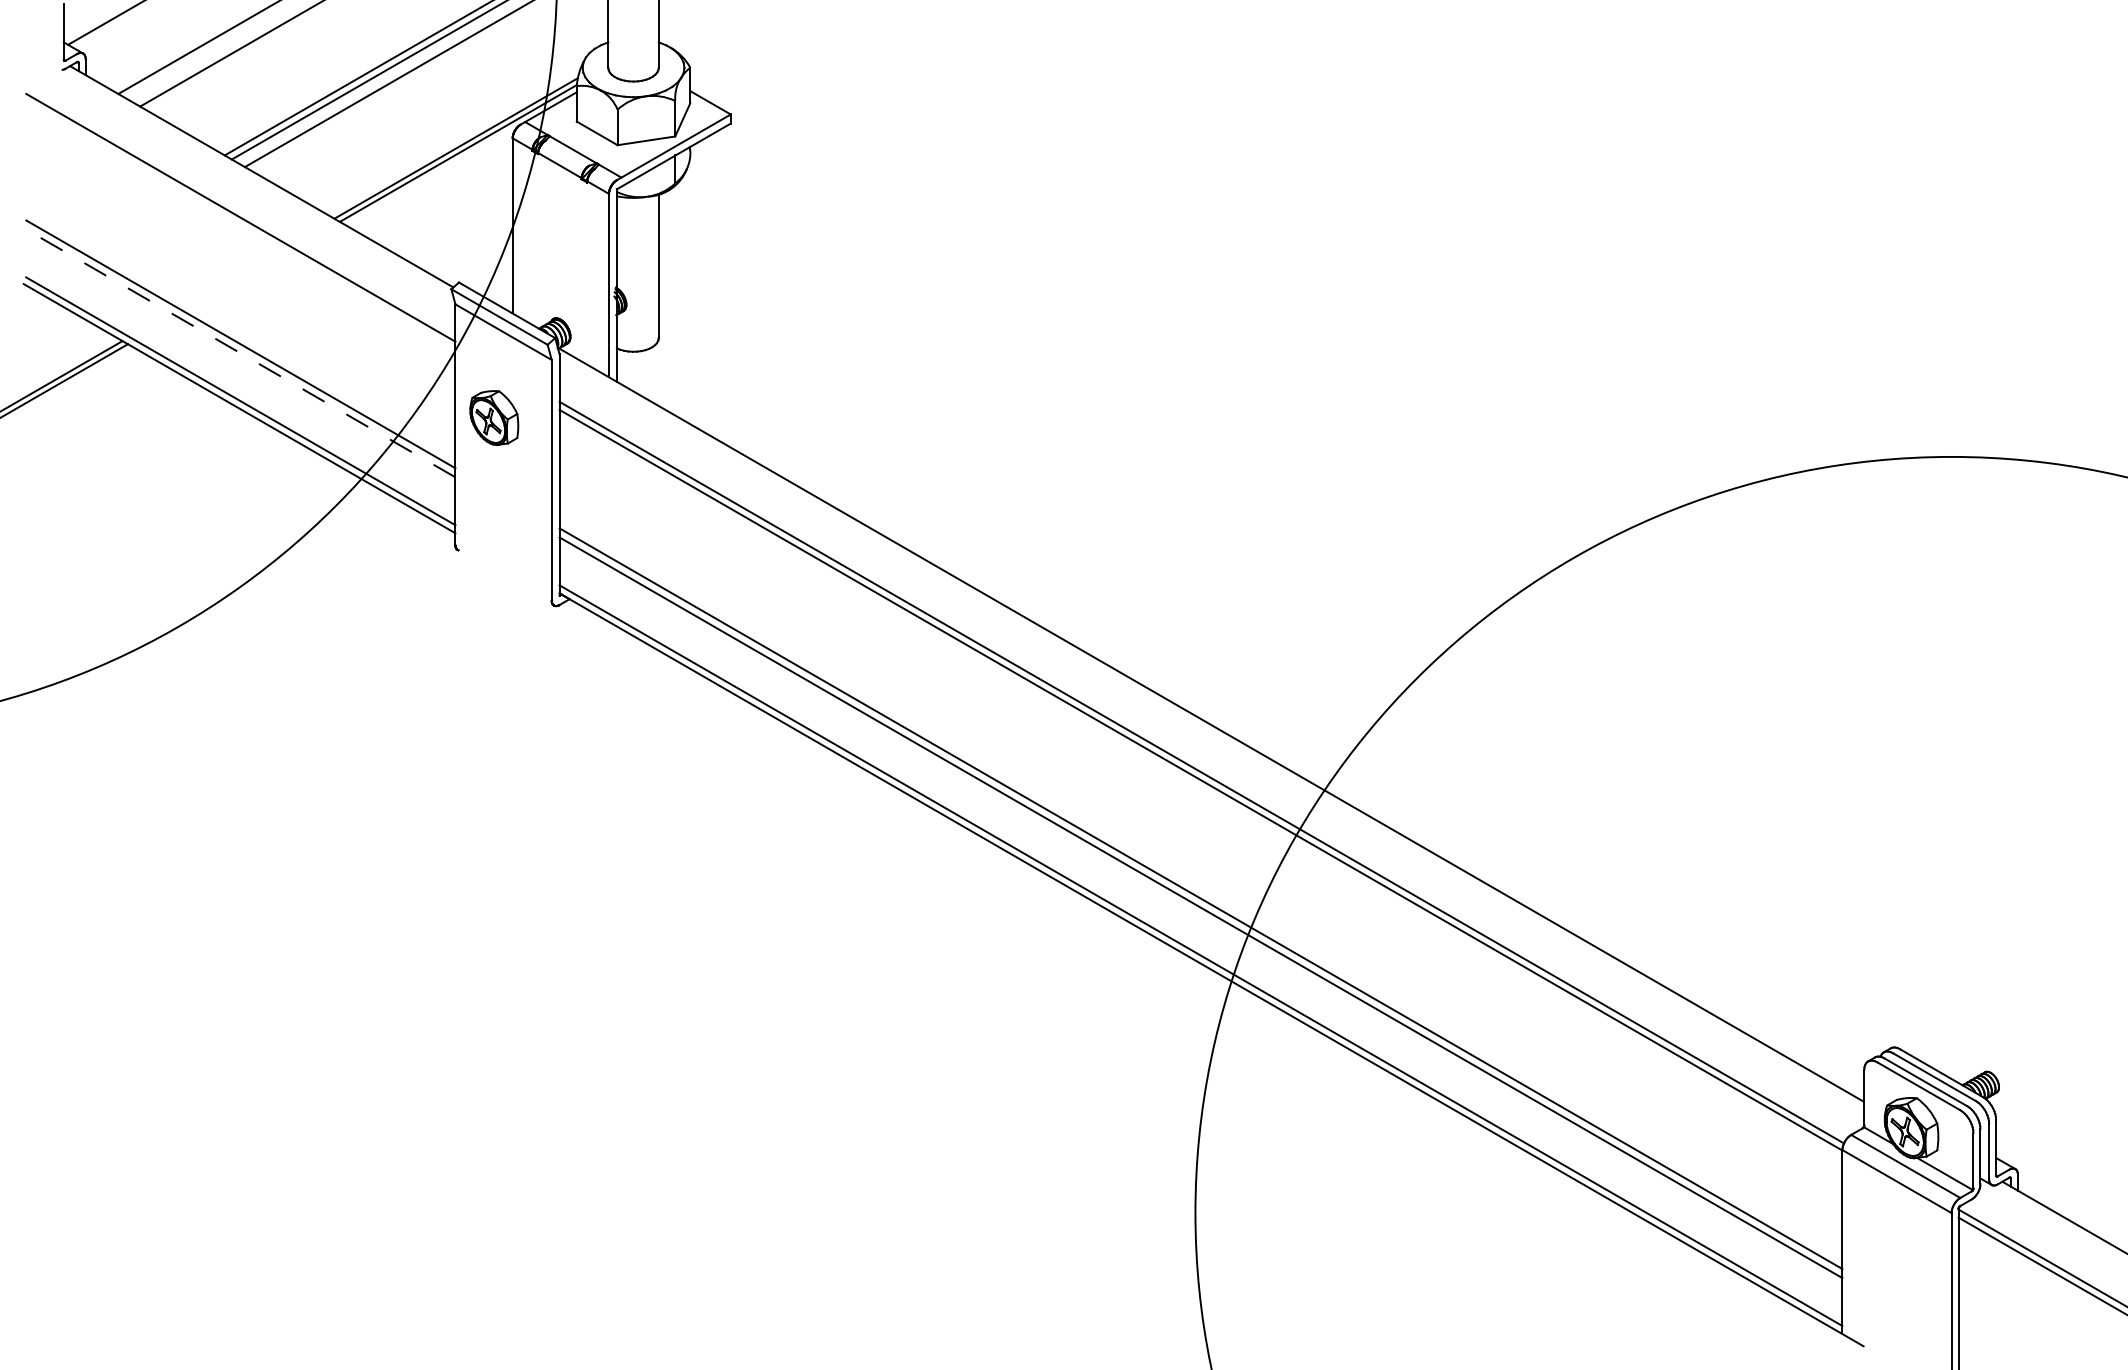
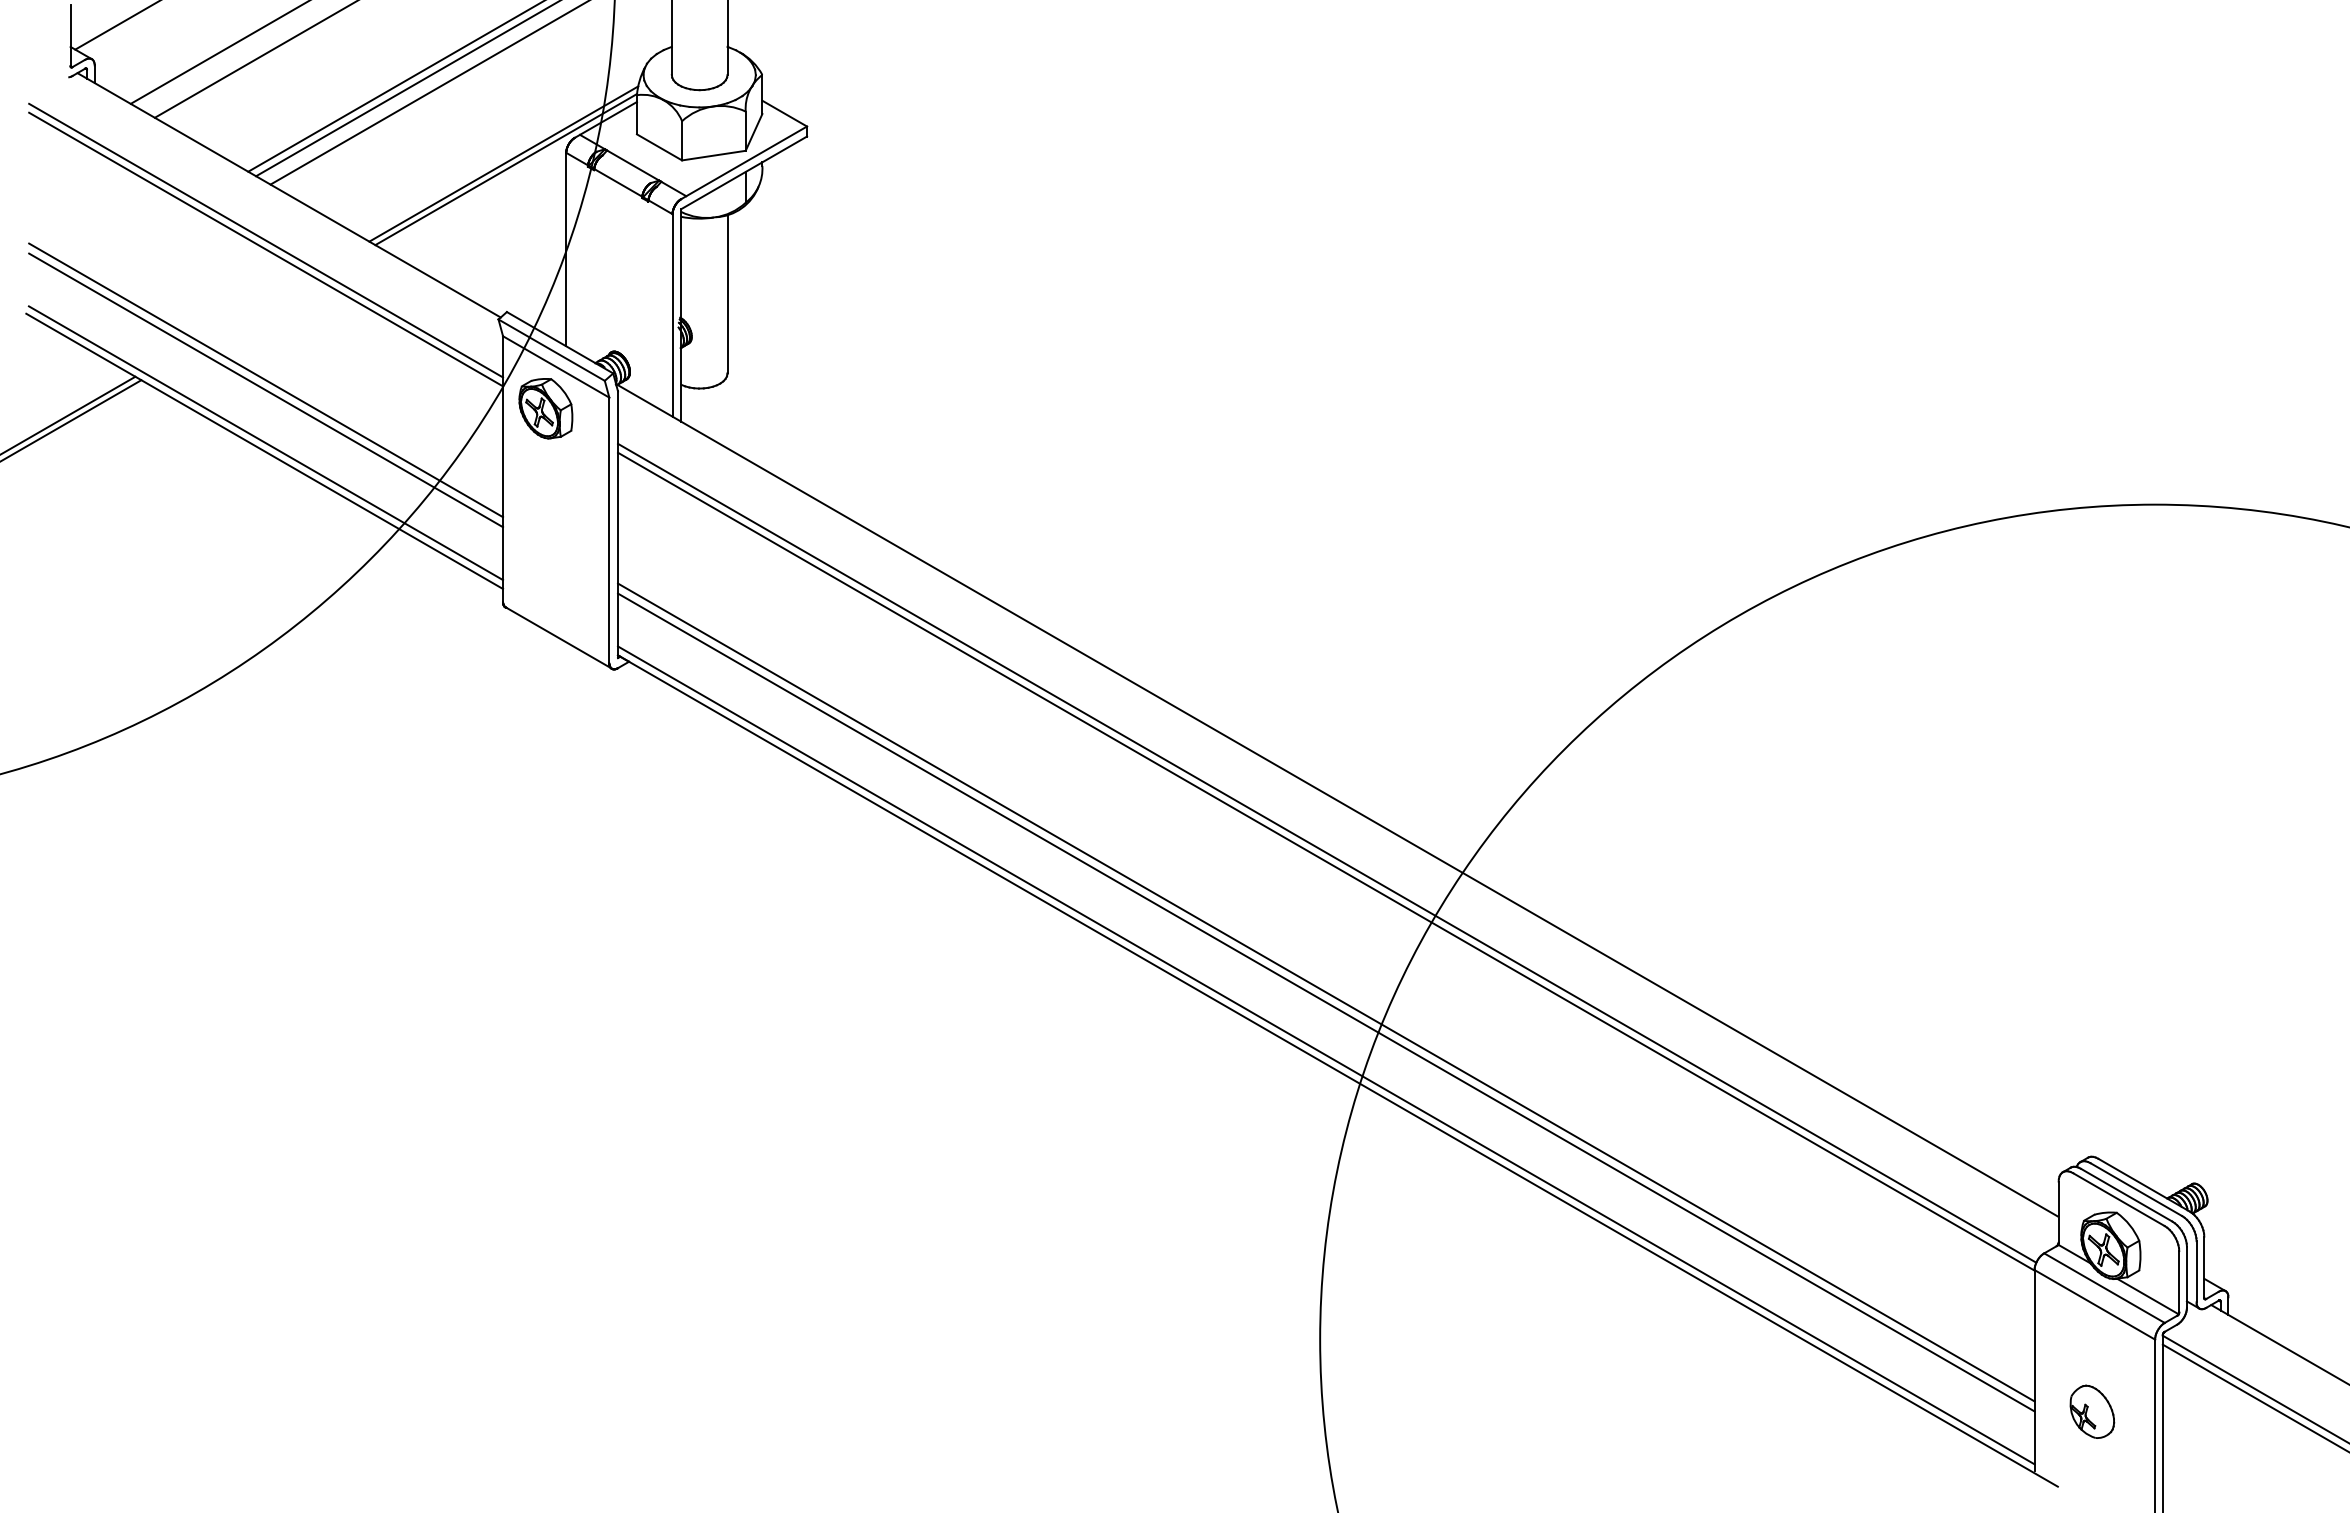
line: (241, 225) -> (266, 249), added
line: (241, 353) -> (266, 390), dashed -> solid
part: (493, 417) -> (545, 408), moved
line: (504, 577) -> (557, 637), added
part: (1894, 1278) -> (2092, 1411), added

